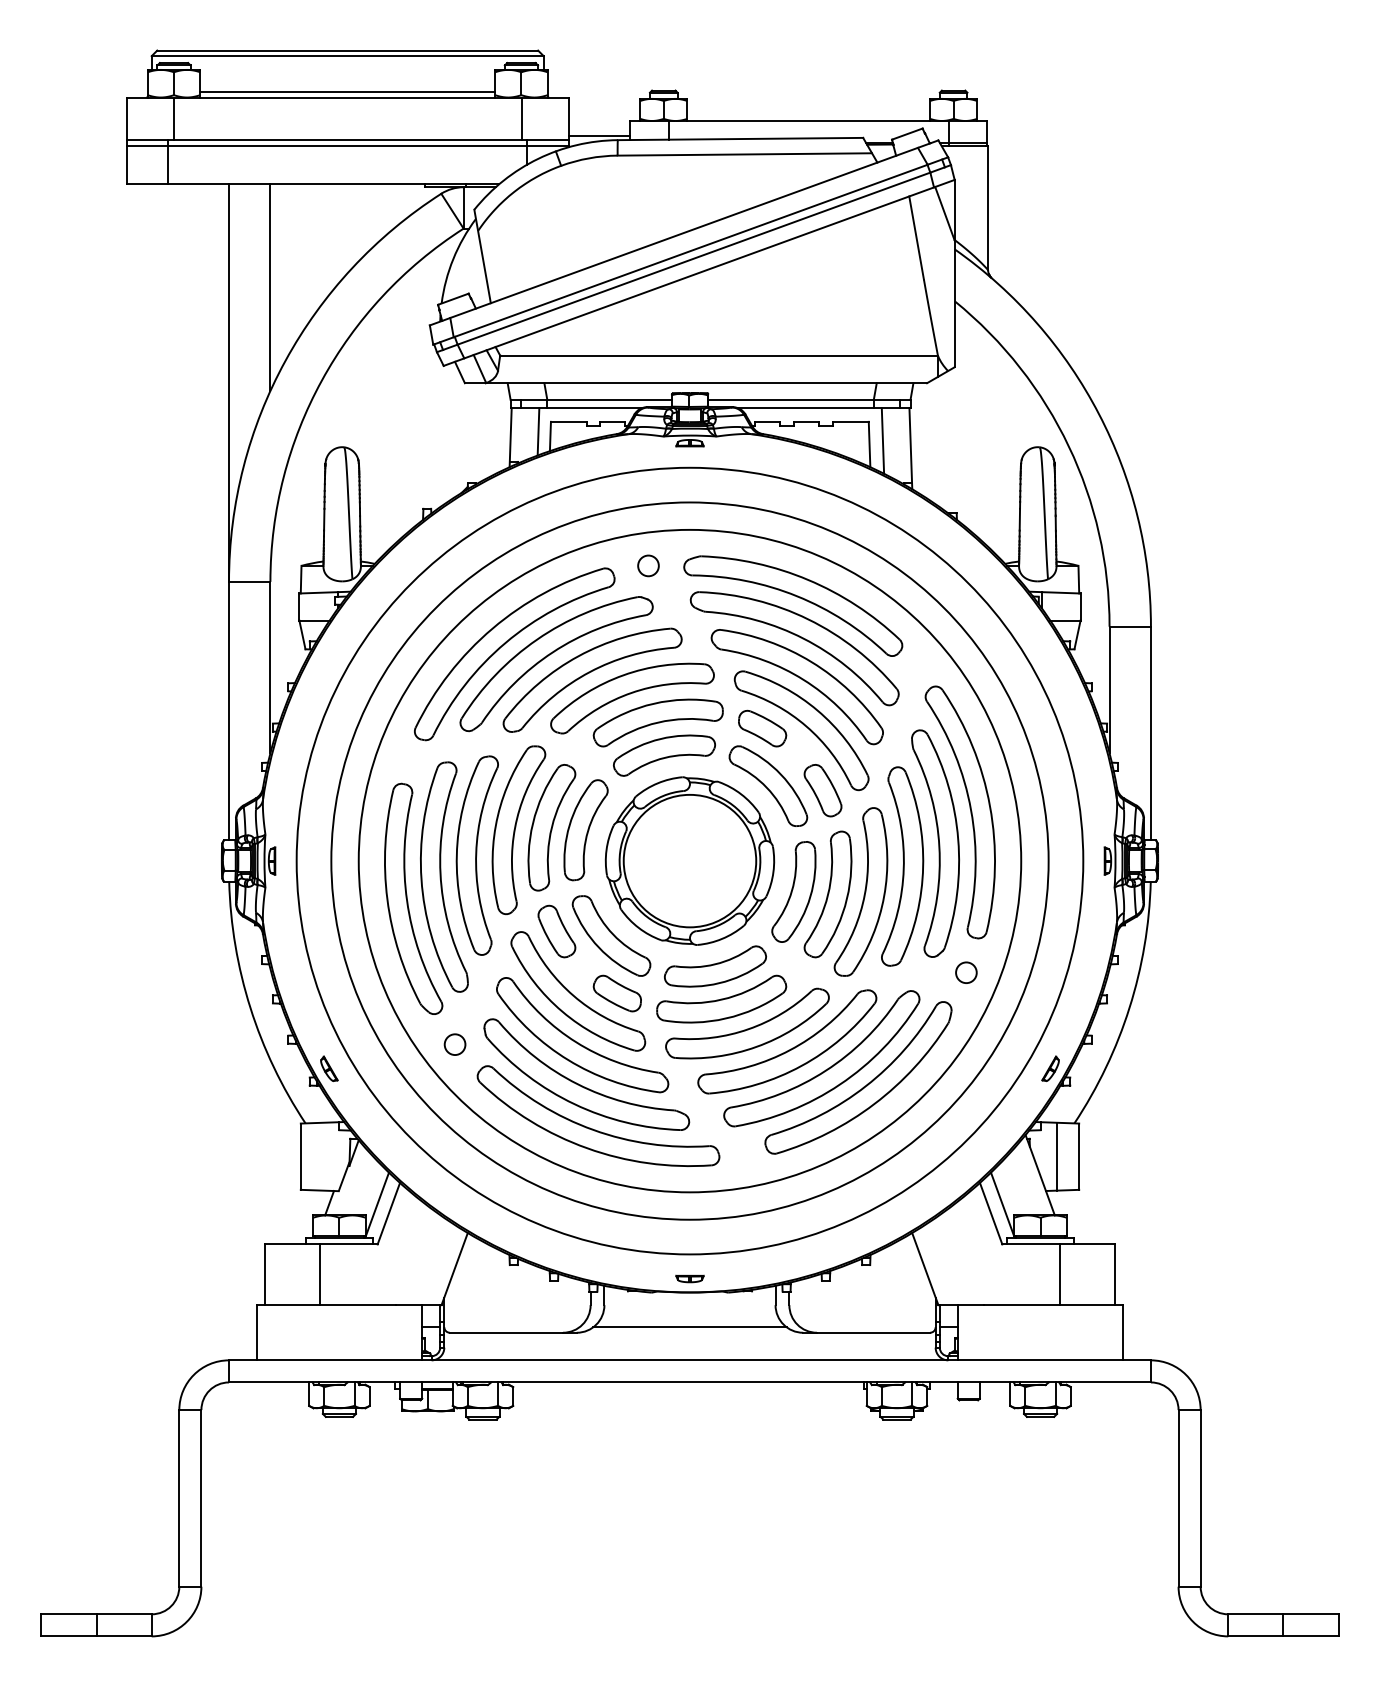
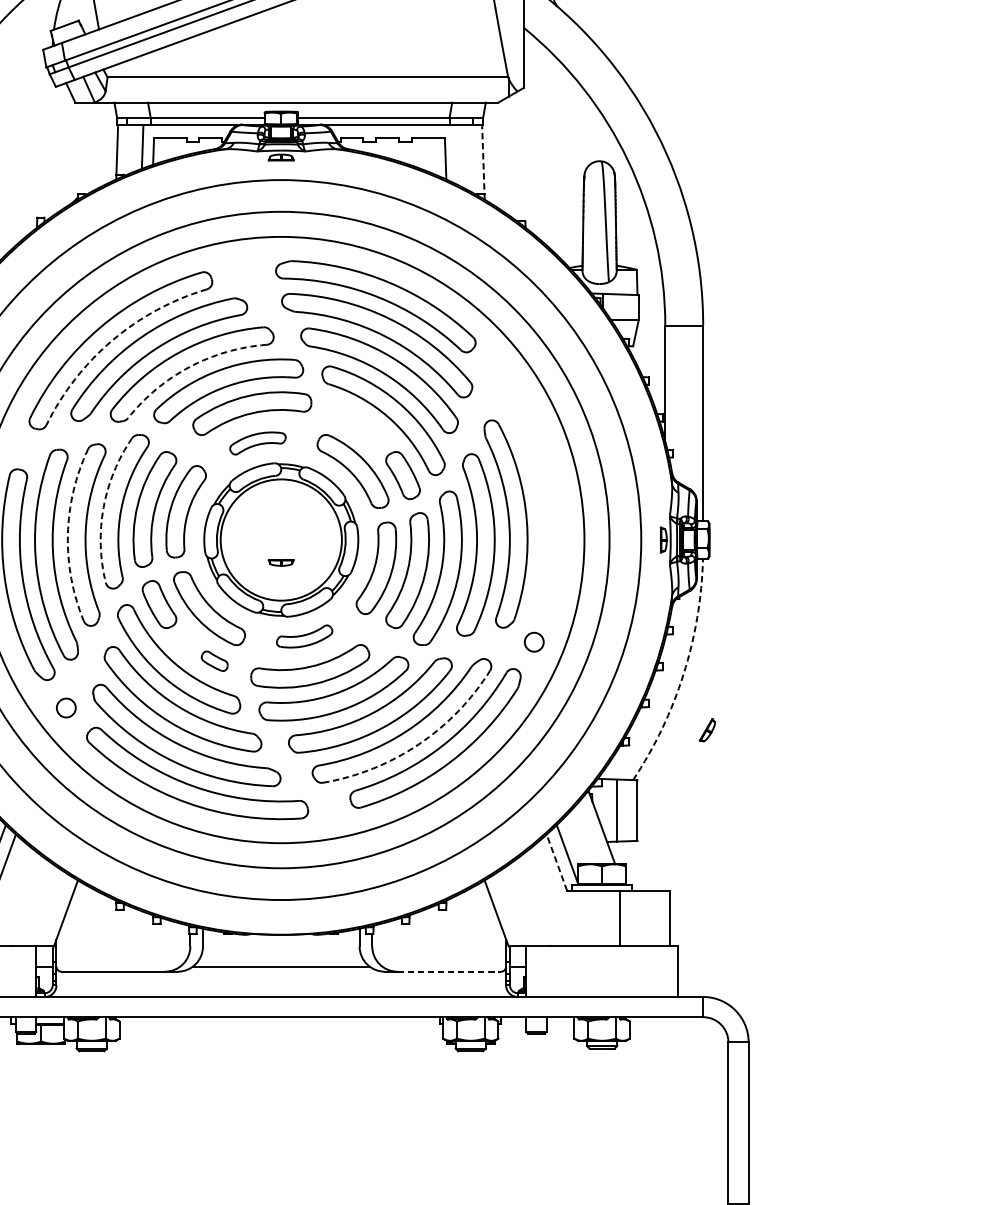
line: (882, 440) -> (457, 155), removed
line: (910, 448) -> (483, 162), solid -> dashed
circle: (648, 565) -> (243, 269), removed
arc: (505, 643) -> (112, 340), solid -> dashed
arc: (589, 672) -> (189, 367), solid -> dashed
part: (762, 728) -> (347, 418), removed
part: (664, 755) -> (257, 443), size x0.6
part: (969, 808) -> (537, 491), removed
arc: (495, 825) -> (103, 507), solid -> dashed
arc: (456, 855) -> (67, 534), solid -> dashed
part: (715, 966) -> (304, 636), size x0.6
part: (616, 993) -> (214, 661), size x0.6
arc: (1129, 1007) -> (683, 674), solid -> dashed
part: (1050, 1068) -> (707, 729), moved
arc: (840, 1084) -> (419, 744), solid -> dashed
line: (991, 1213) -> (557, 862), solid -> dashed
part: (689, 1278) -> (280, 562), moved
line: (873, 1332) -> (449, 971), solid -> dashed

